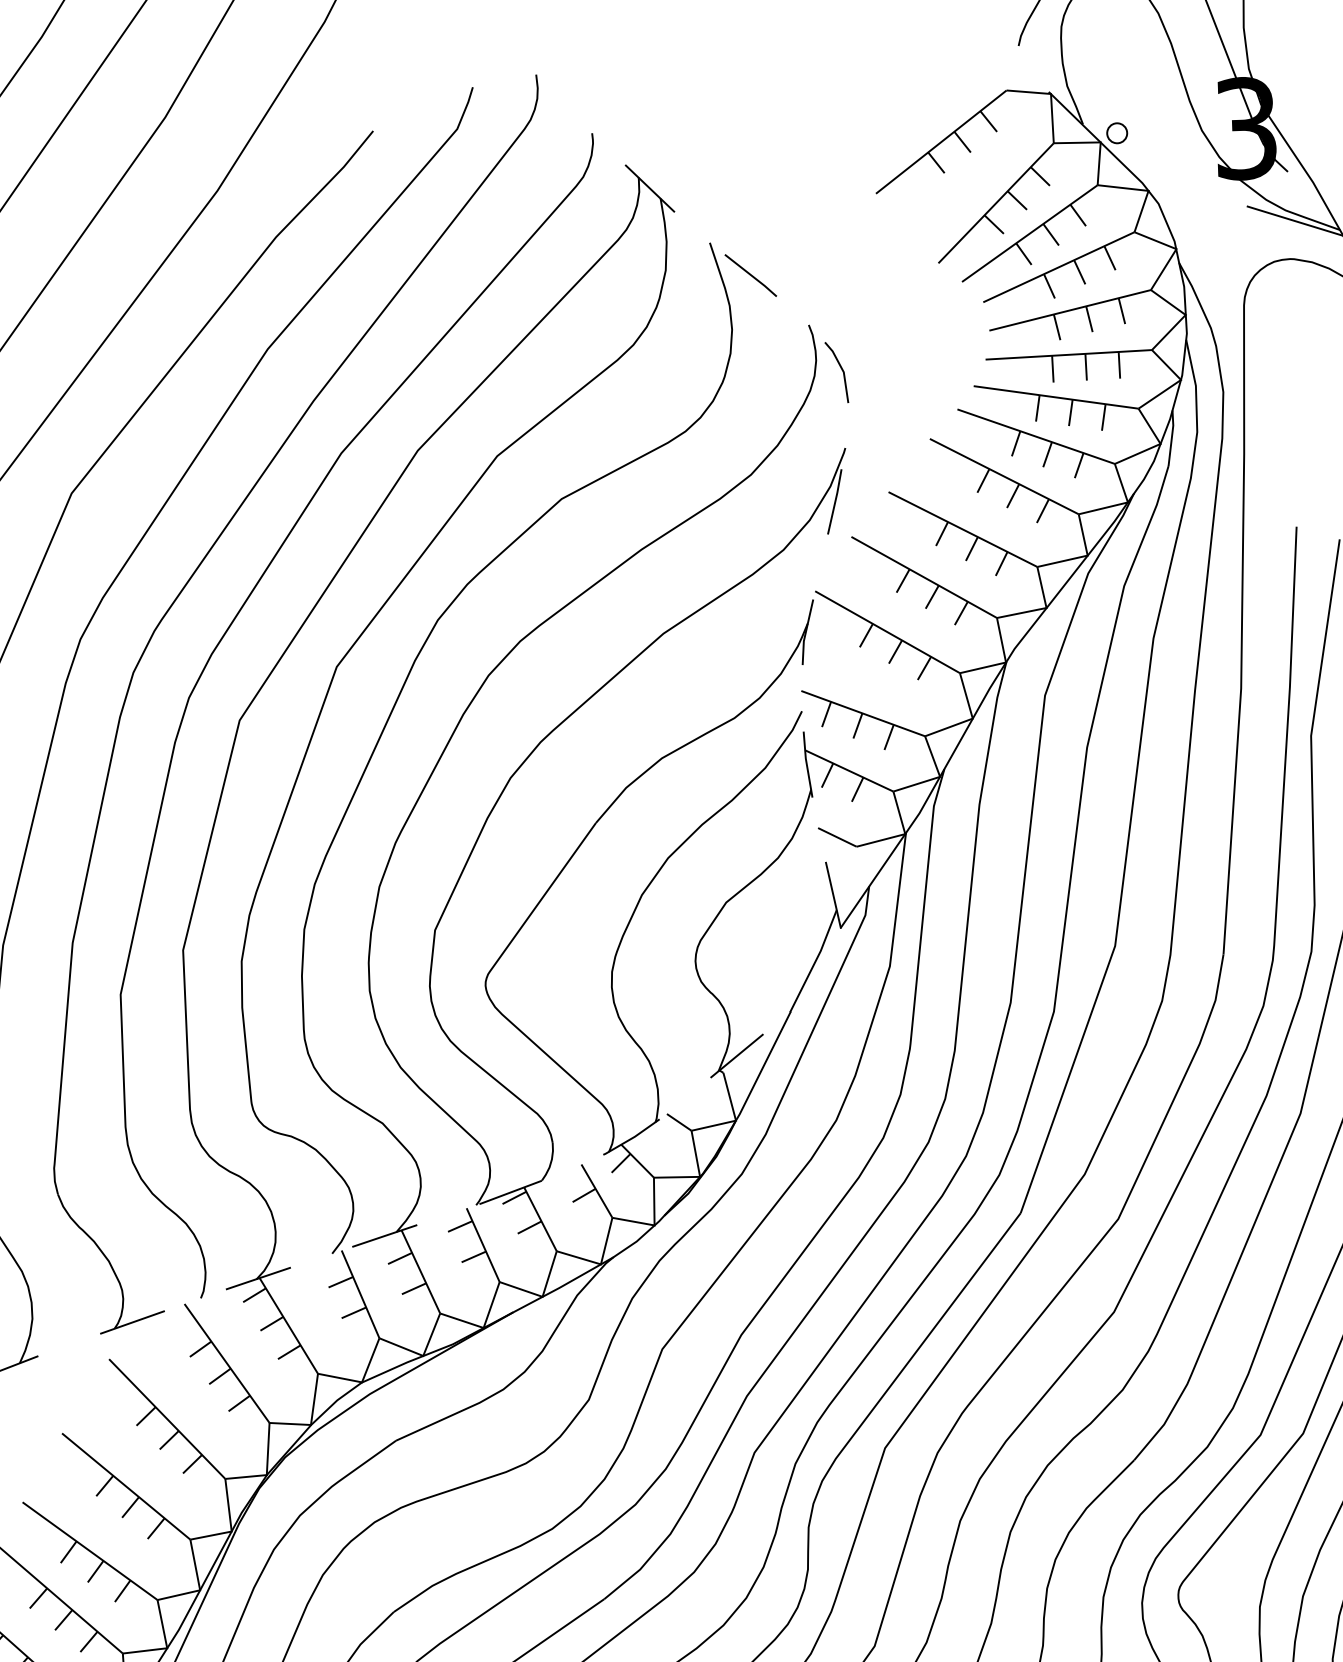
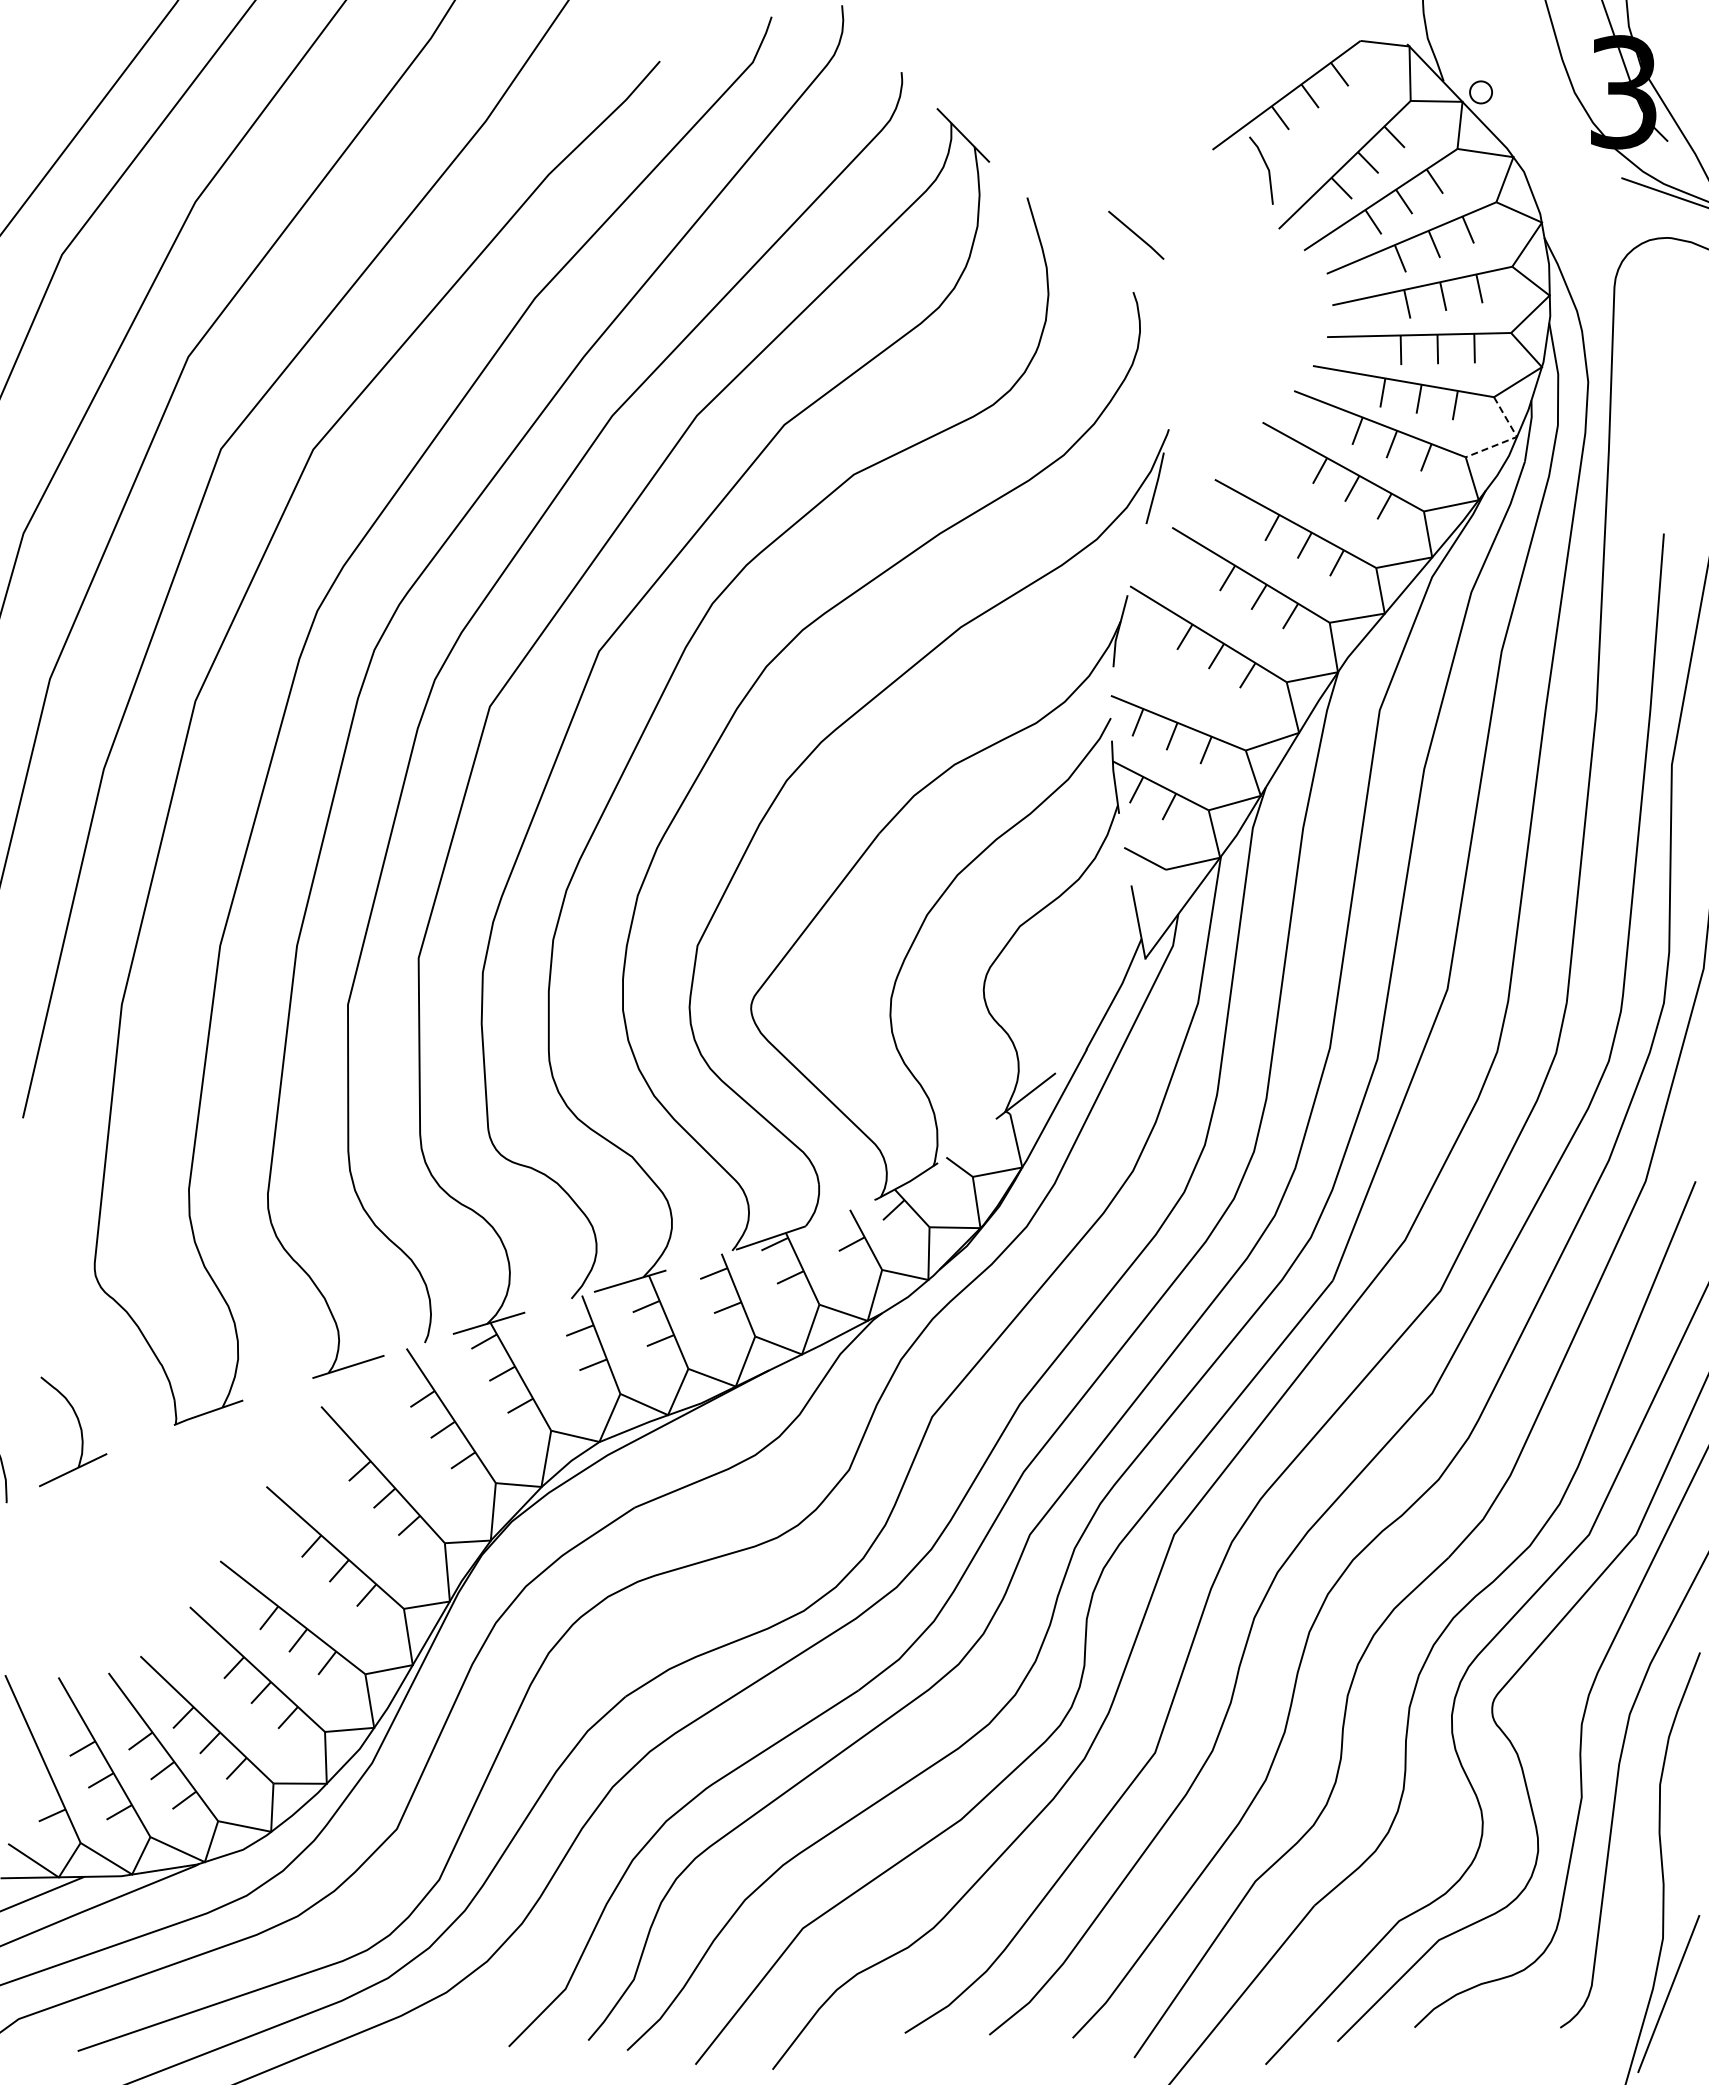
line: (751, 274) -> (1136, 234), moved
line: (841, 369) -> (1266, 167), moved
line: (1156, 445) -> (1512, 438), solid -> dashed

